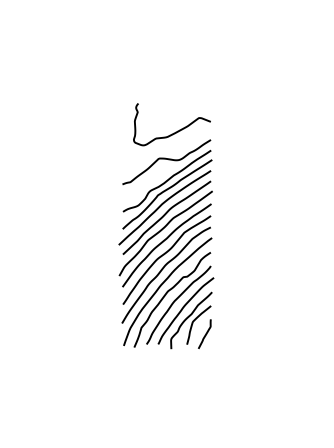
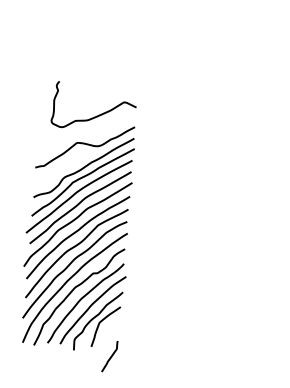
curve: (205, 334) -> (110, 356), moved

